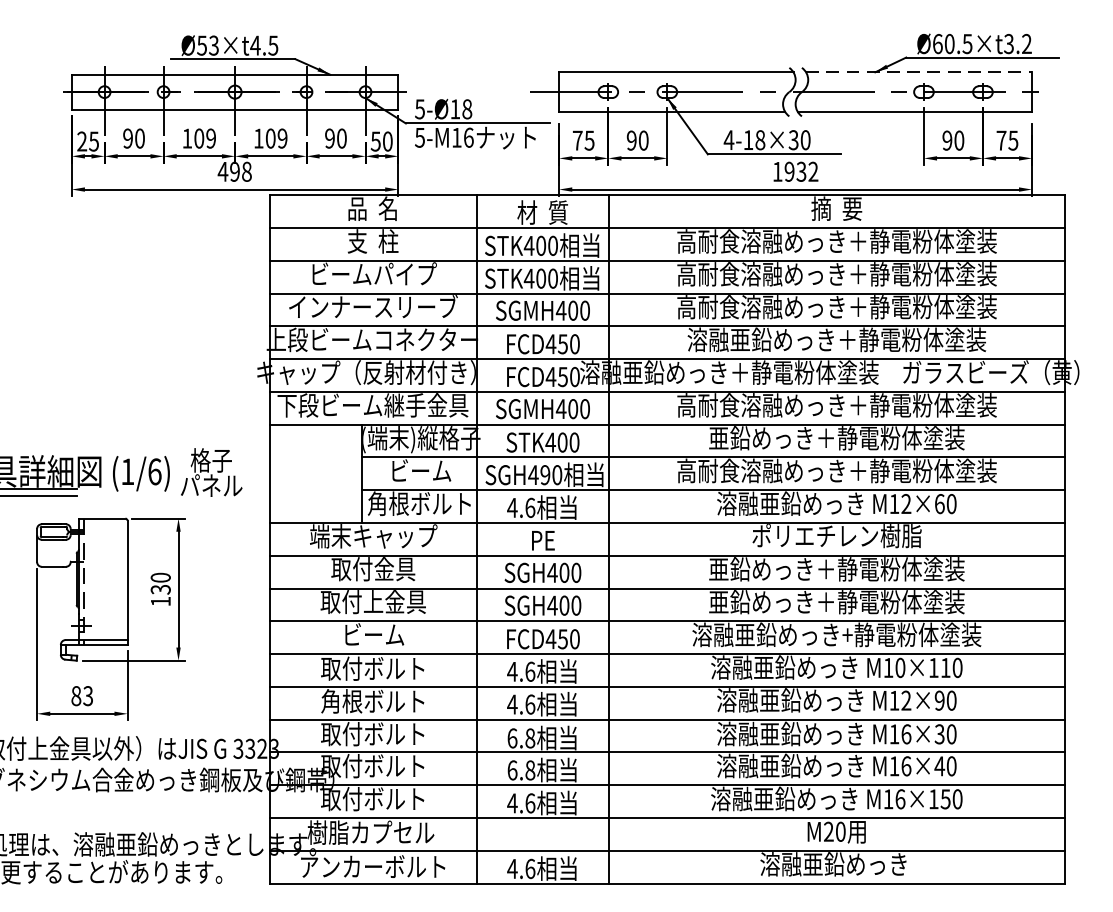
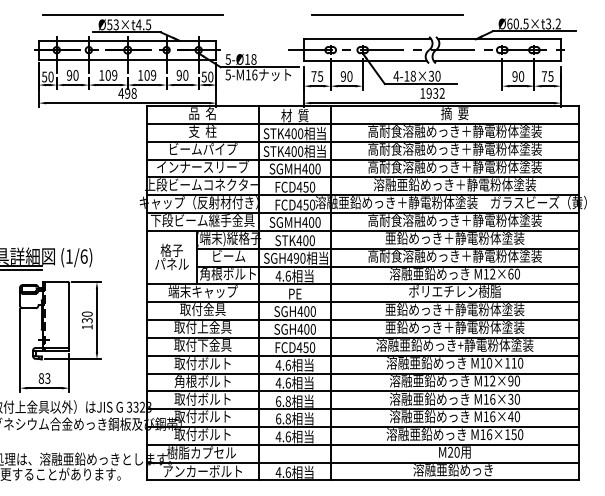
line: (243, 26) -> (132, 14), added
line: (712, 26) -> (387, 14), added
line: (920, 72) -> (500, 39), dashed -> solid
text: (87, 140) -> (47, 76), 25 -> 50
text: (210, 471) -> (171, 256), moved
text: (372, 635) -> (202, 345), ビーム -> 取付下金具

